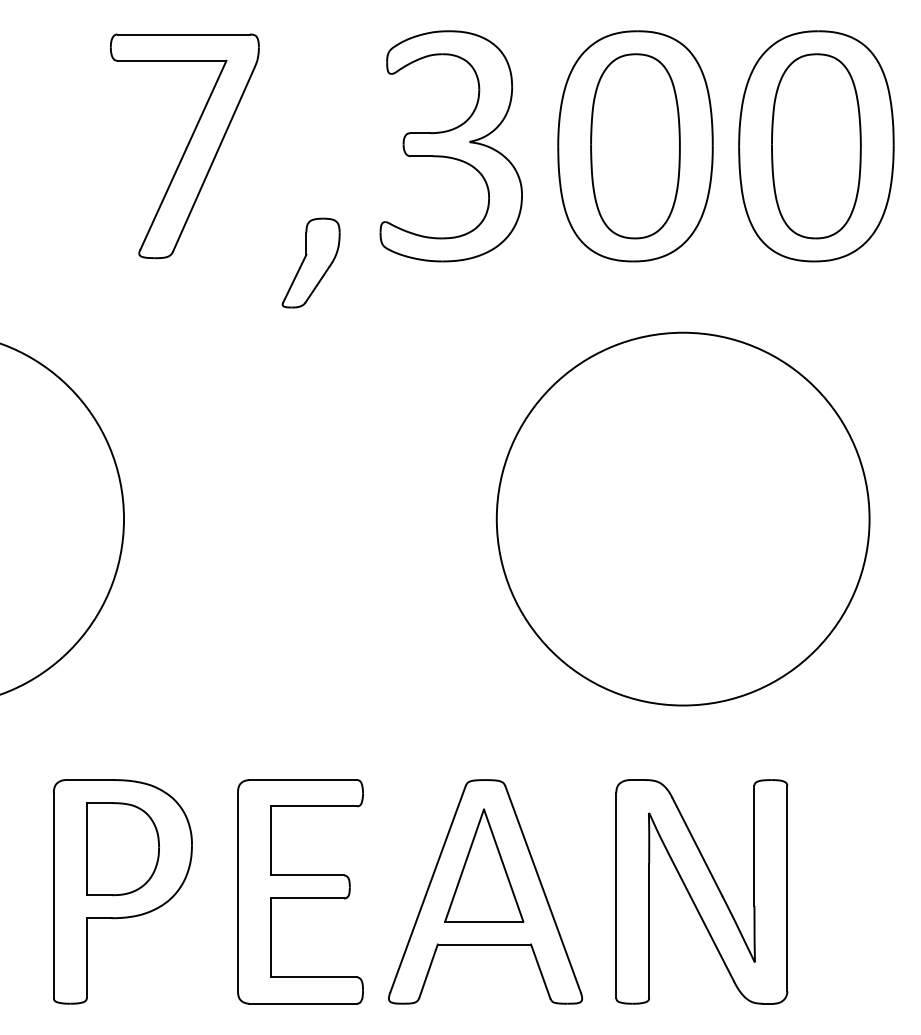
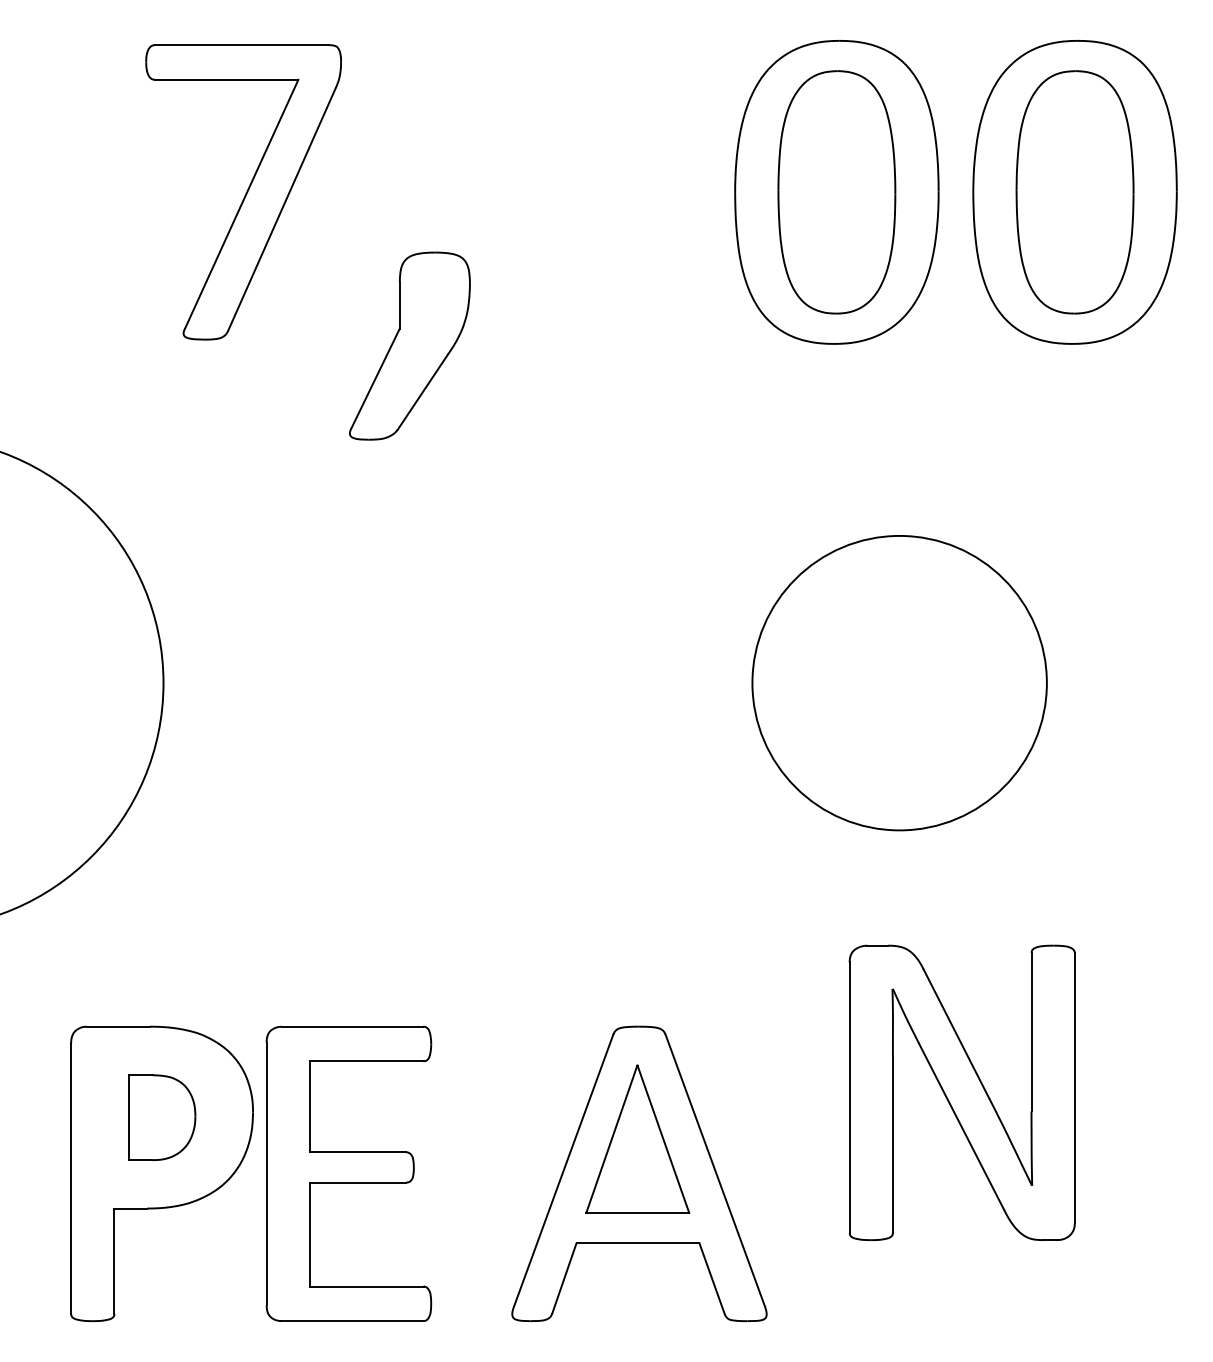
part: (451, 146) -> (594, 192), removed
part: (310, 262) -> (409, 345), size x1.6
circle: (683, 518) -> (899, 682), size x0.6
part: (122, 849) -> (161, 1117), size x0.7
part: (300, 891) -> (348, 1173), moved
part: (701, 891) -> (961, 1092), moved

